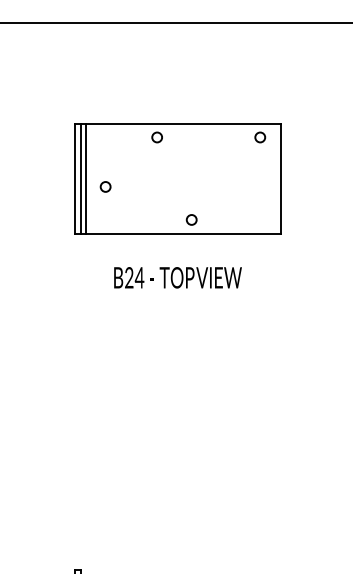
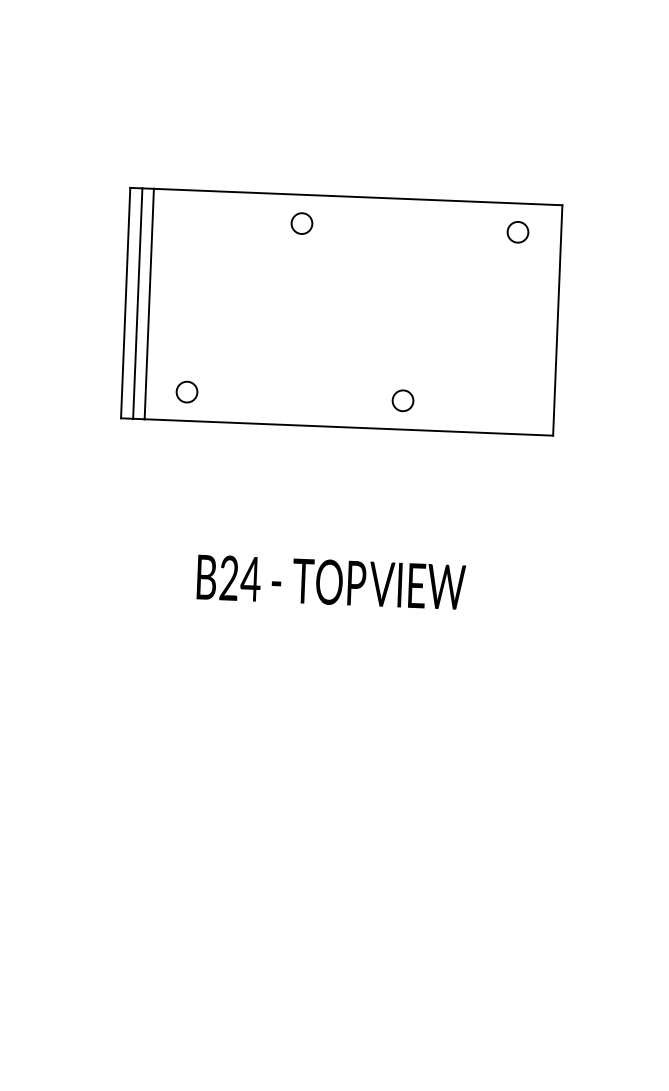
circle: (105, 186) -> (186, 391), moved
circle: (191, 219) -> (402, 399), moved
text: (177, 277) -> (330, 581), moved

